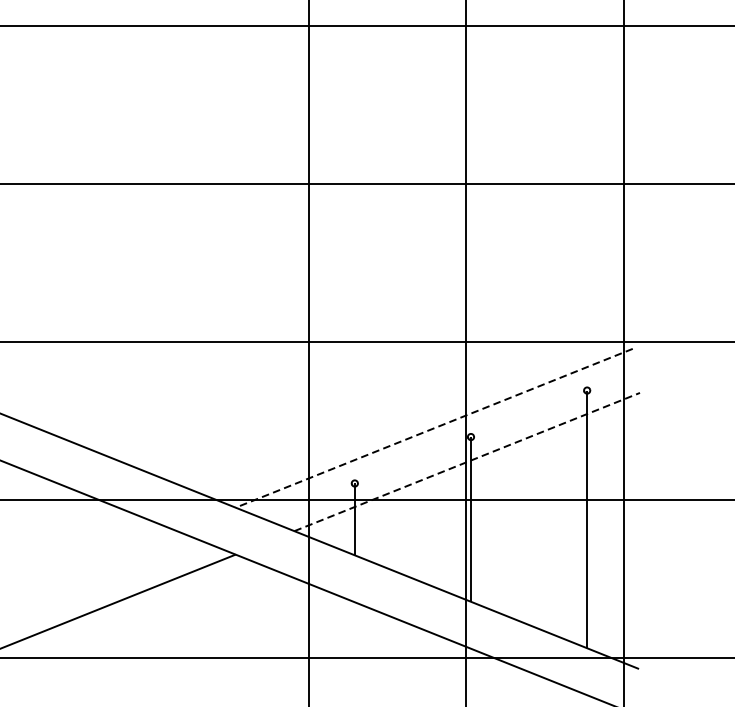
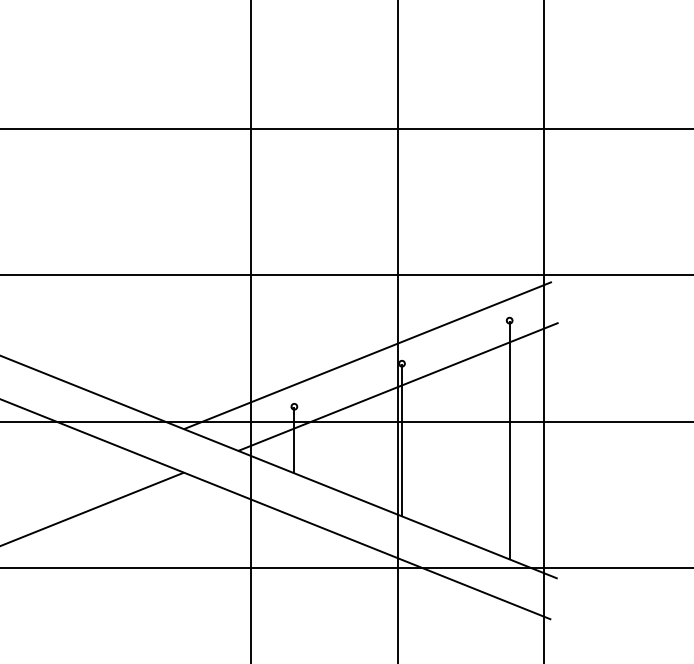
line: (433, 428) -> (367, 355), dashed -> solid
line: (467, 461) -> (398, 386), dashed -> solid

